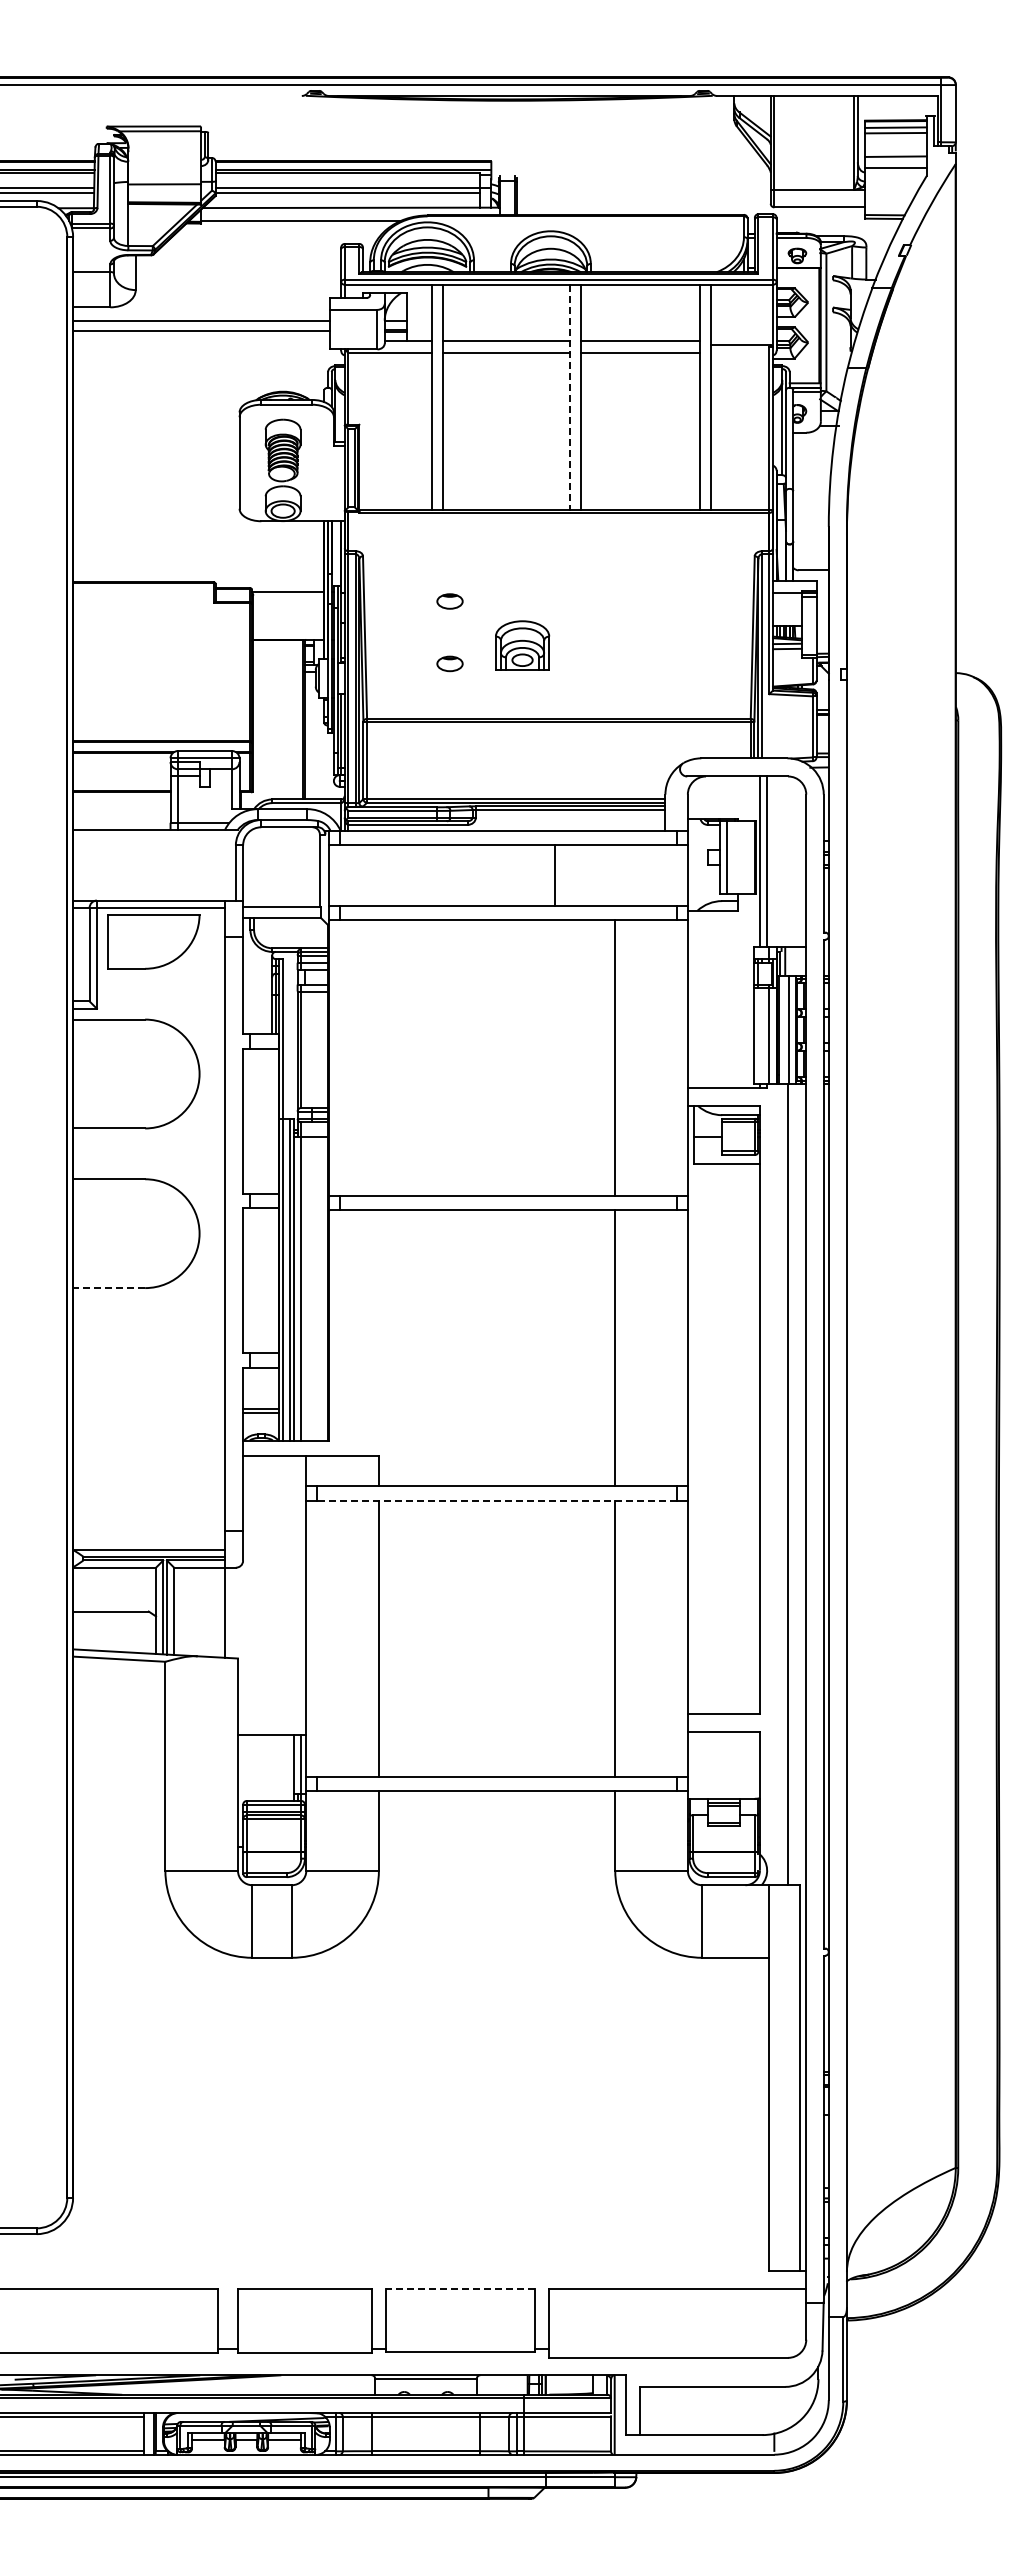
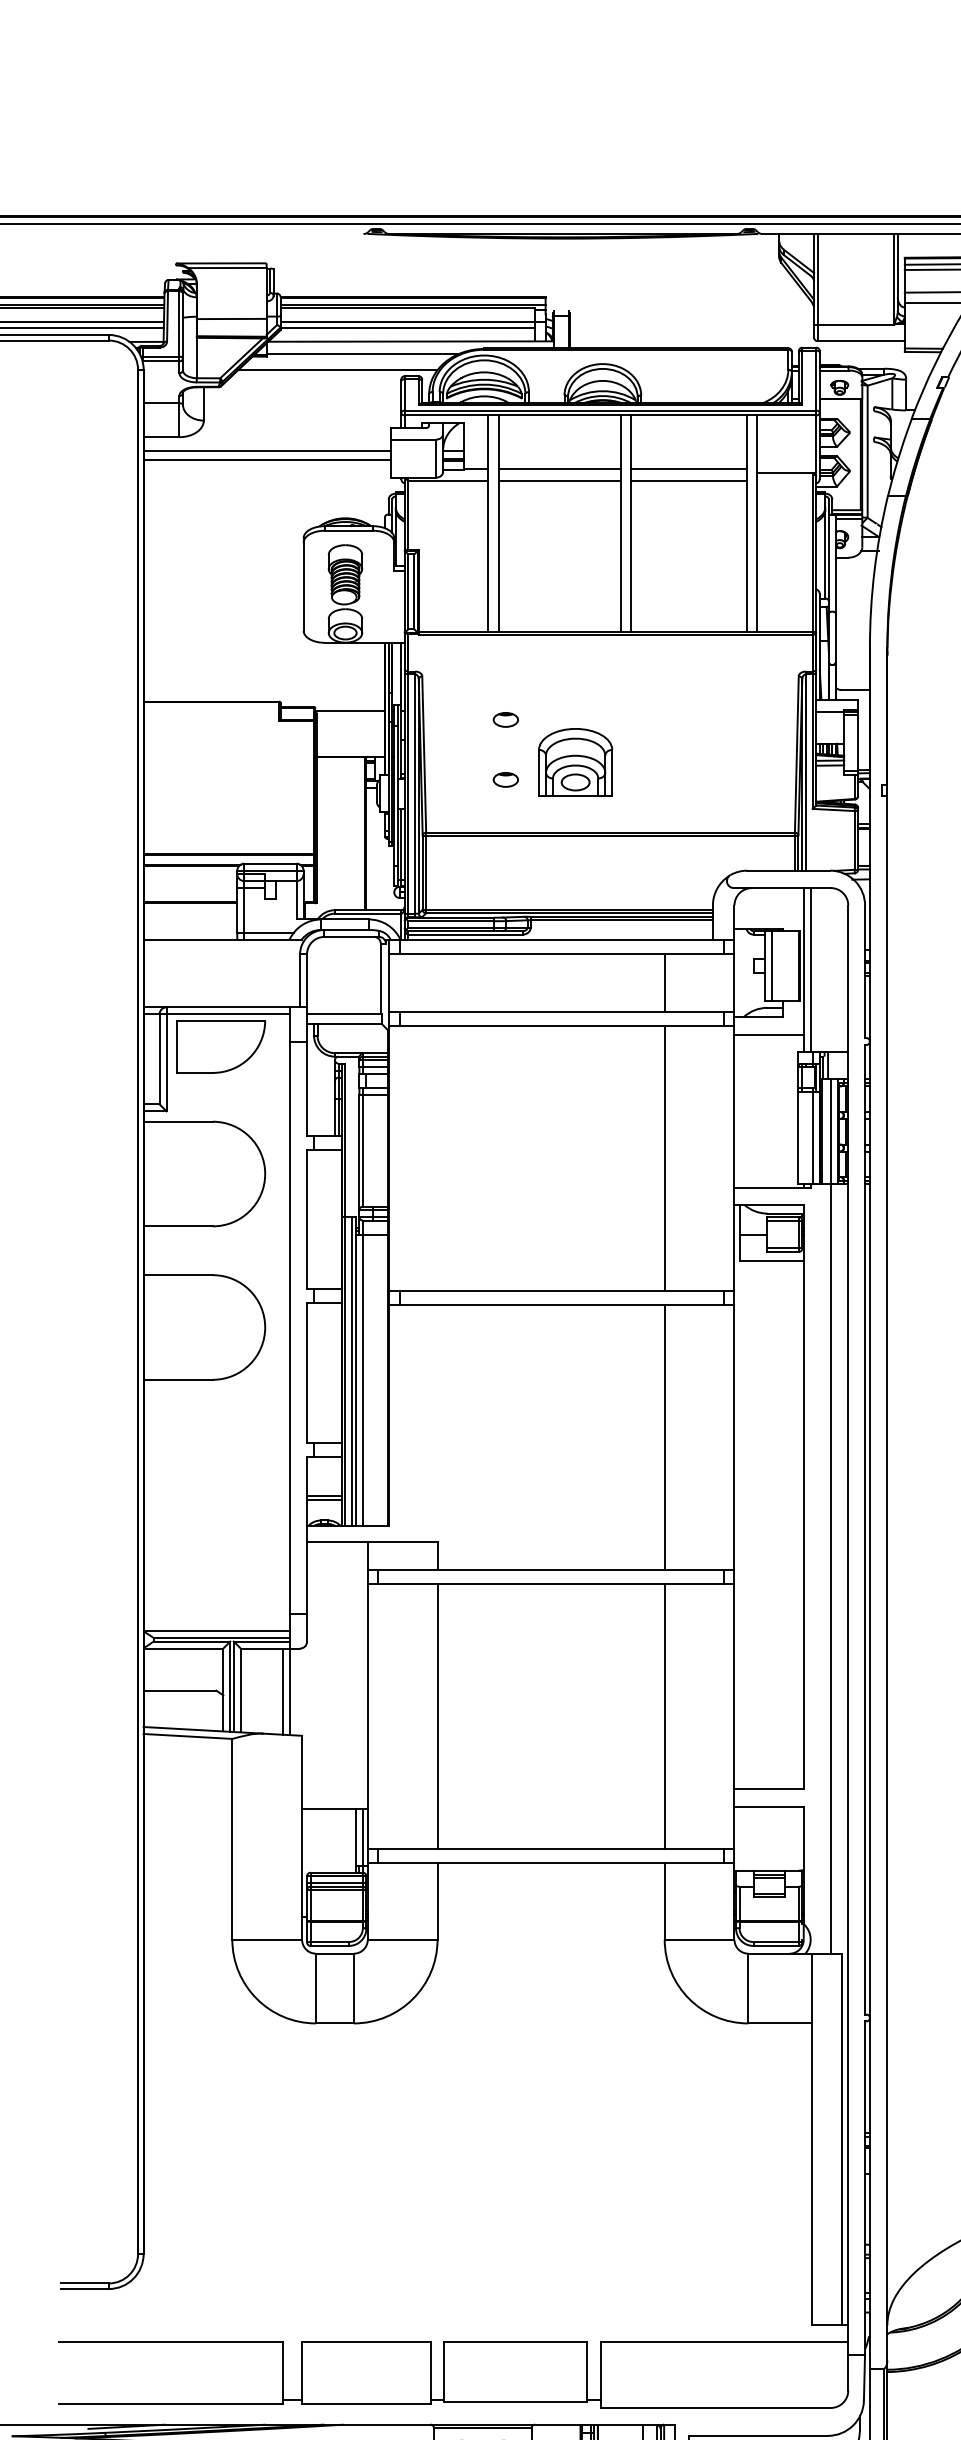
line: (274, 237) -> (337, 370), added
line: (569, 397) -> (620, 523), dashed -> solid
part: (522, 645) -> (575, 762), size x1.43
line: (555, 875) -> (664, 983), moved
line: (723, 928) -> (768, 1034), added
line: (108, 1288) -> (177, 1380), dashed -> solid
line: (497, 1500) -> (551, 1583), dashed -> solid
line: (217, 1612) -> (282, 1691), added
line: (459, 2289) -> (515, 2342), dashed -> solid

